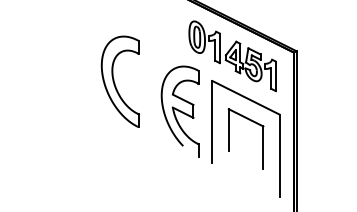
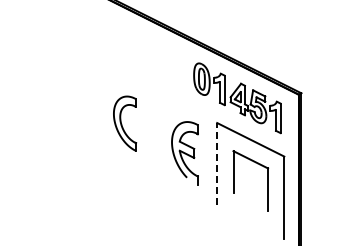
part: (119, 81) -> (124, 123), size x0.6
part: (179, 111) -> (184, 153), size x0.7
line: (212, 121) -> (217, 163), solid -> dashed

